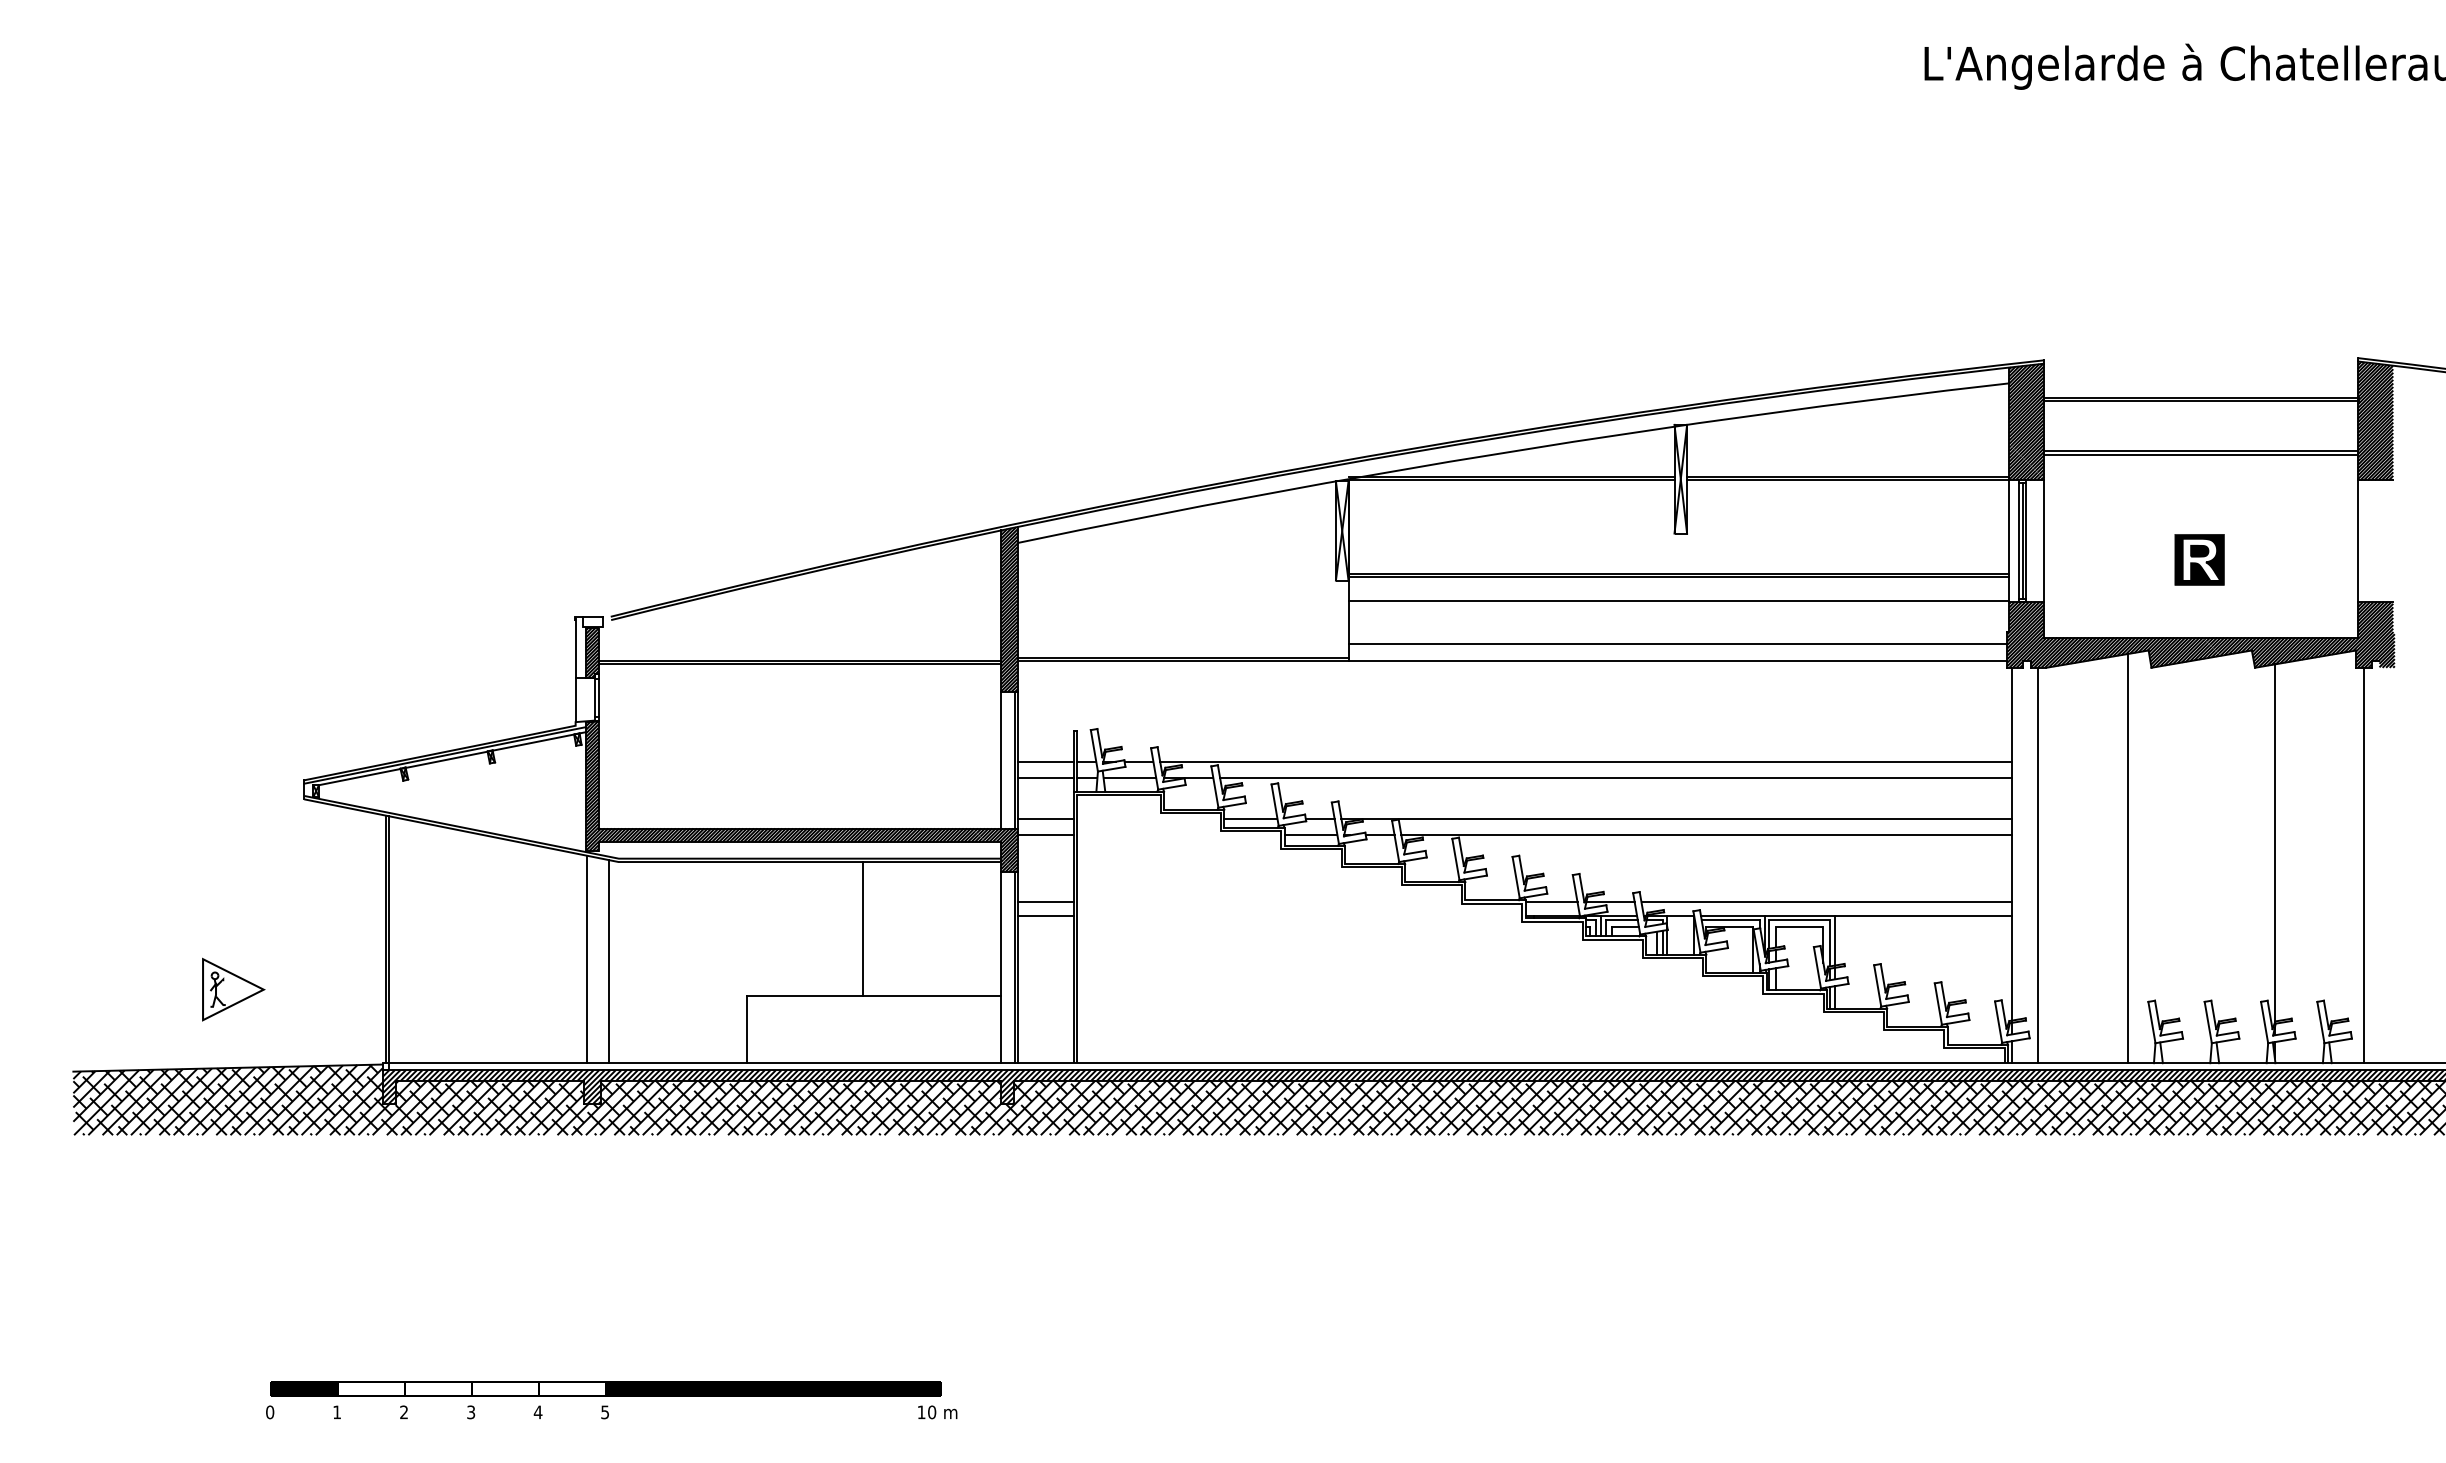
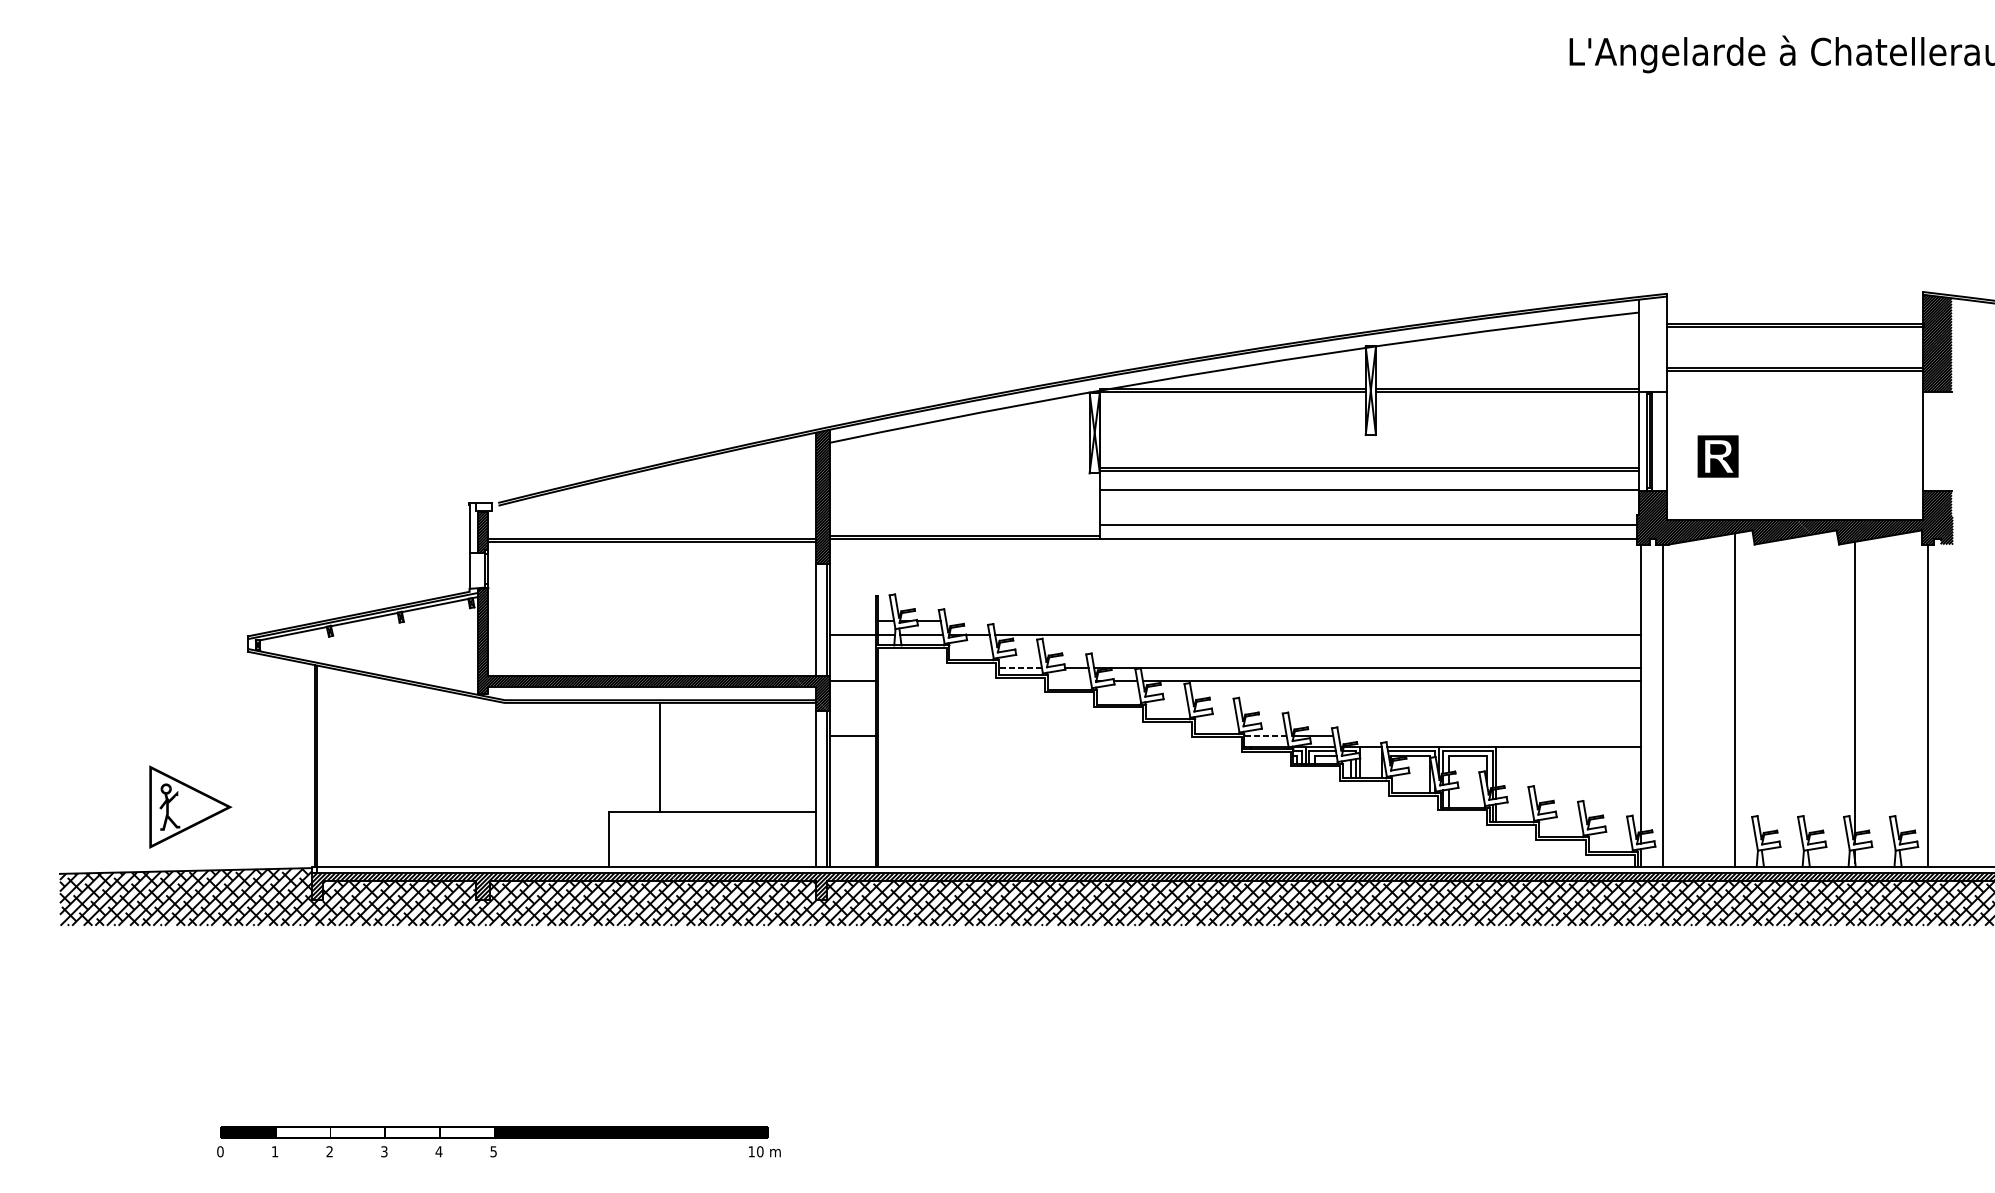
hatch: (2026, 421) -> (1652, 343), removed
part: (2199, 559) -> (1717, 456), moved
line: (1045, 761) -> (852, 620), removed
line: (1585, 761) -> (1293, 620), removed
line: (1045, 818) -> (852, 667), removed
line: (1250, 818) -> (1019, 667), solid -> dashed
line: (1310, 835) -> (1068, 681), removed
line: (1551, 902) -> (1265, 735), solid -> dashed
line: (1826, 902) -> (1489, 735), removed
line: (1045, 915) -> (852, 746), removed
line: (862, 929) -> (659, 757), moved
line: (587, 959) -> (479, 782), removed
line: (608, 961) -> (496, 784), removed
part: (233, 989) -> (190, 806), size x1.6

